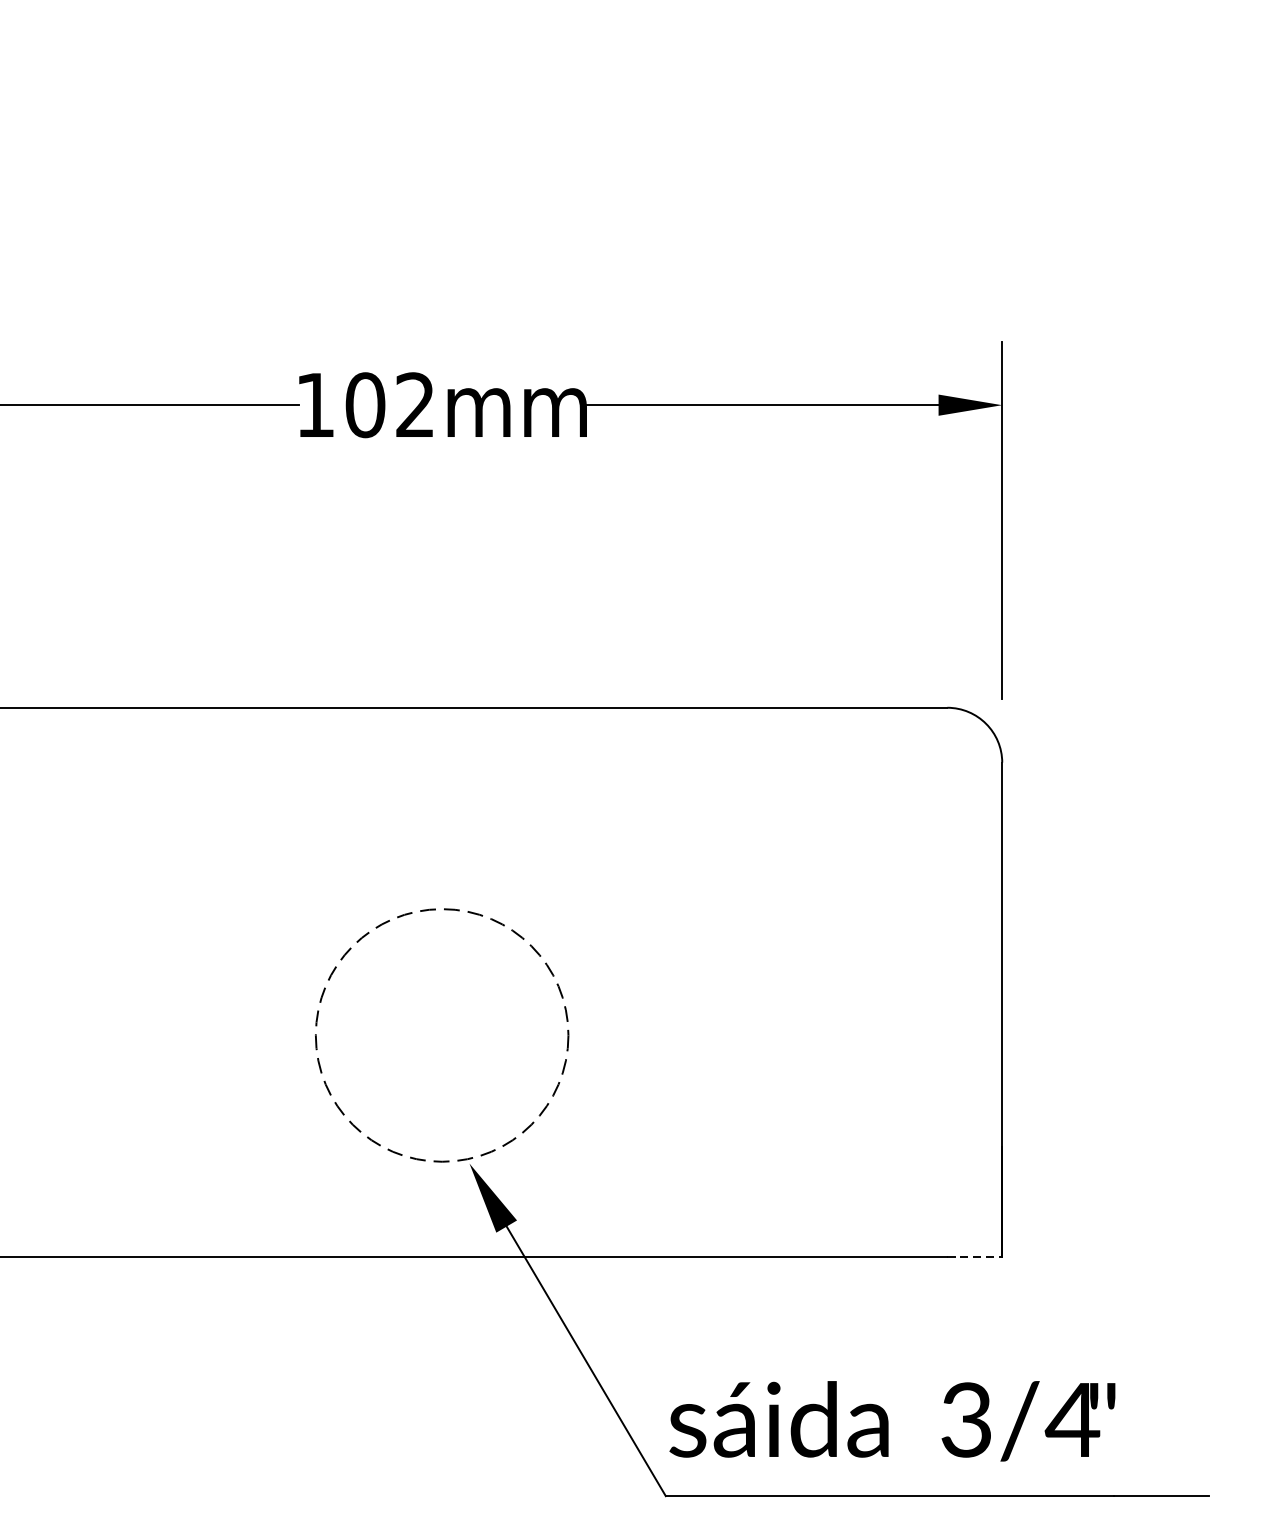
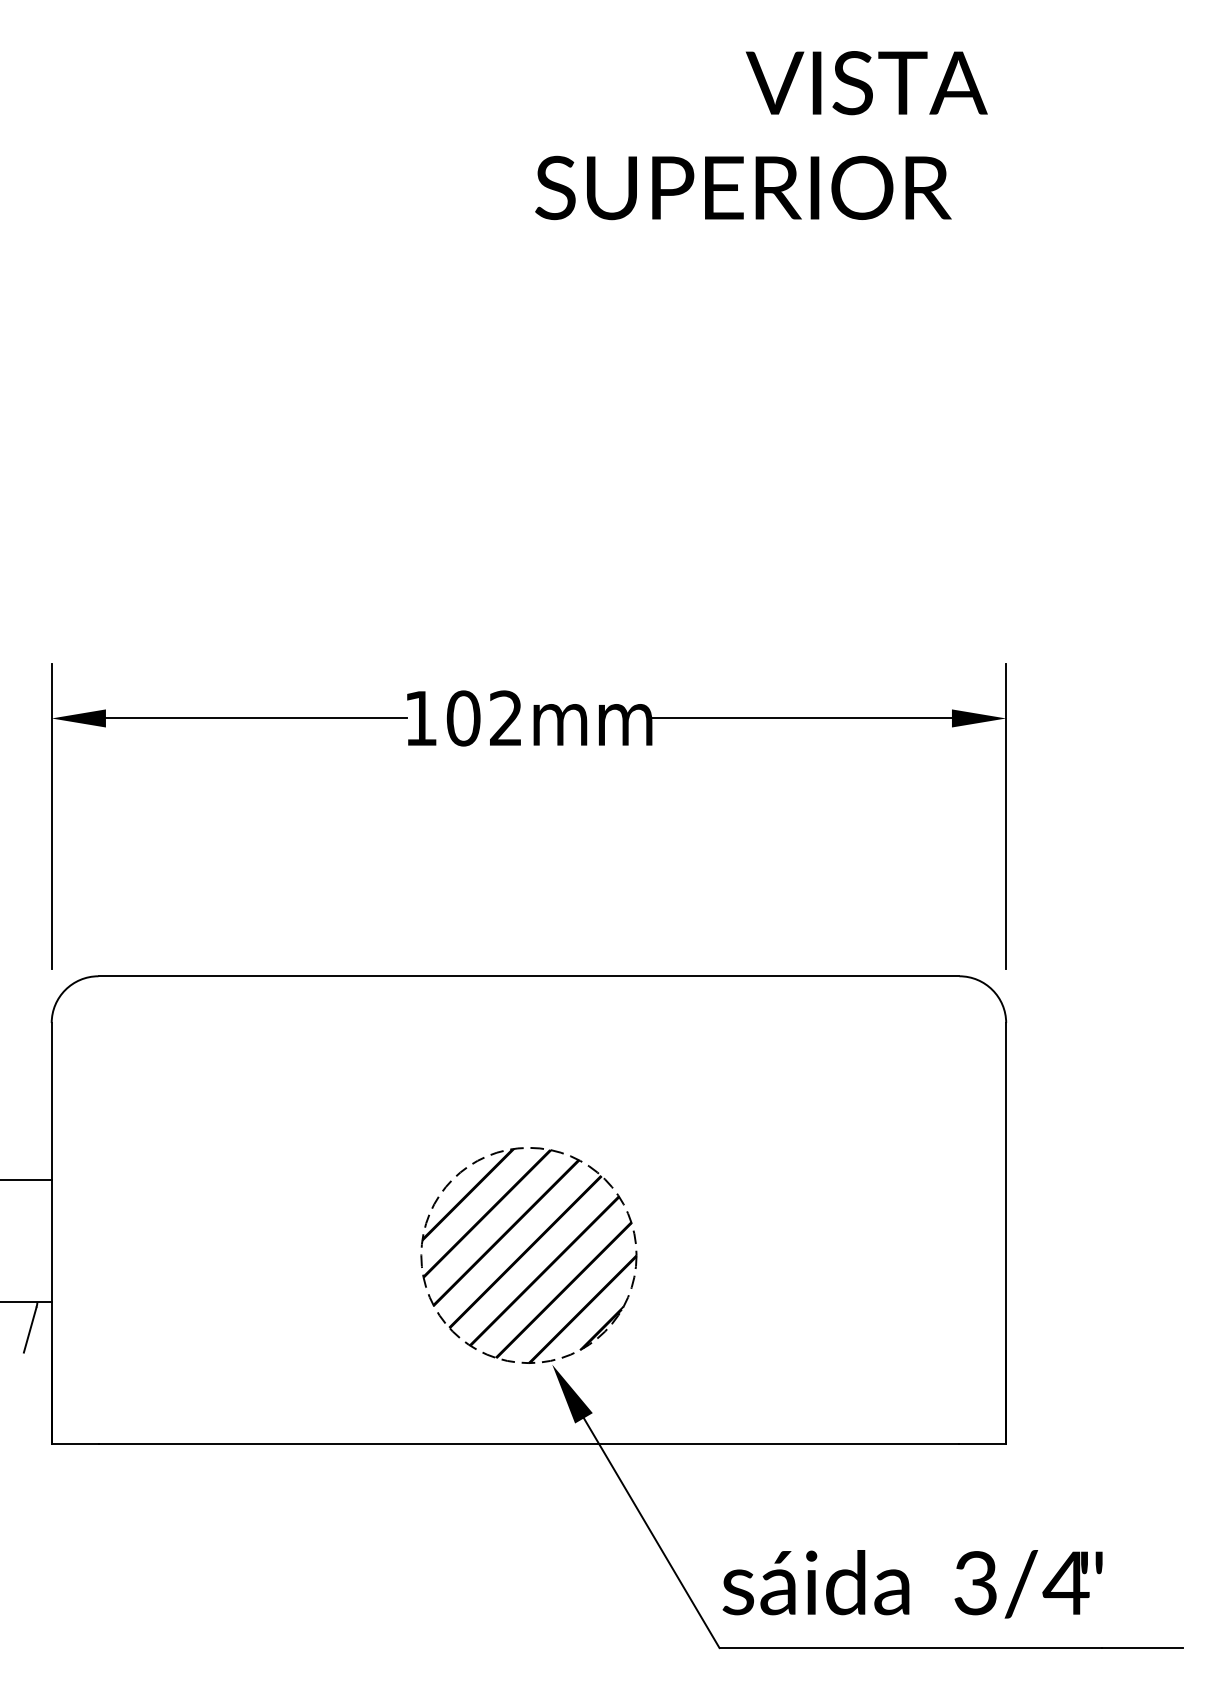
hatch: (442, 1035) -> (529, 1255), added
line: (975, 1257) -> (983, 1444), dashed -> solid

